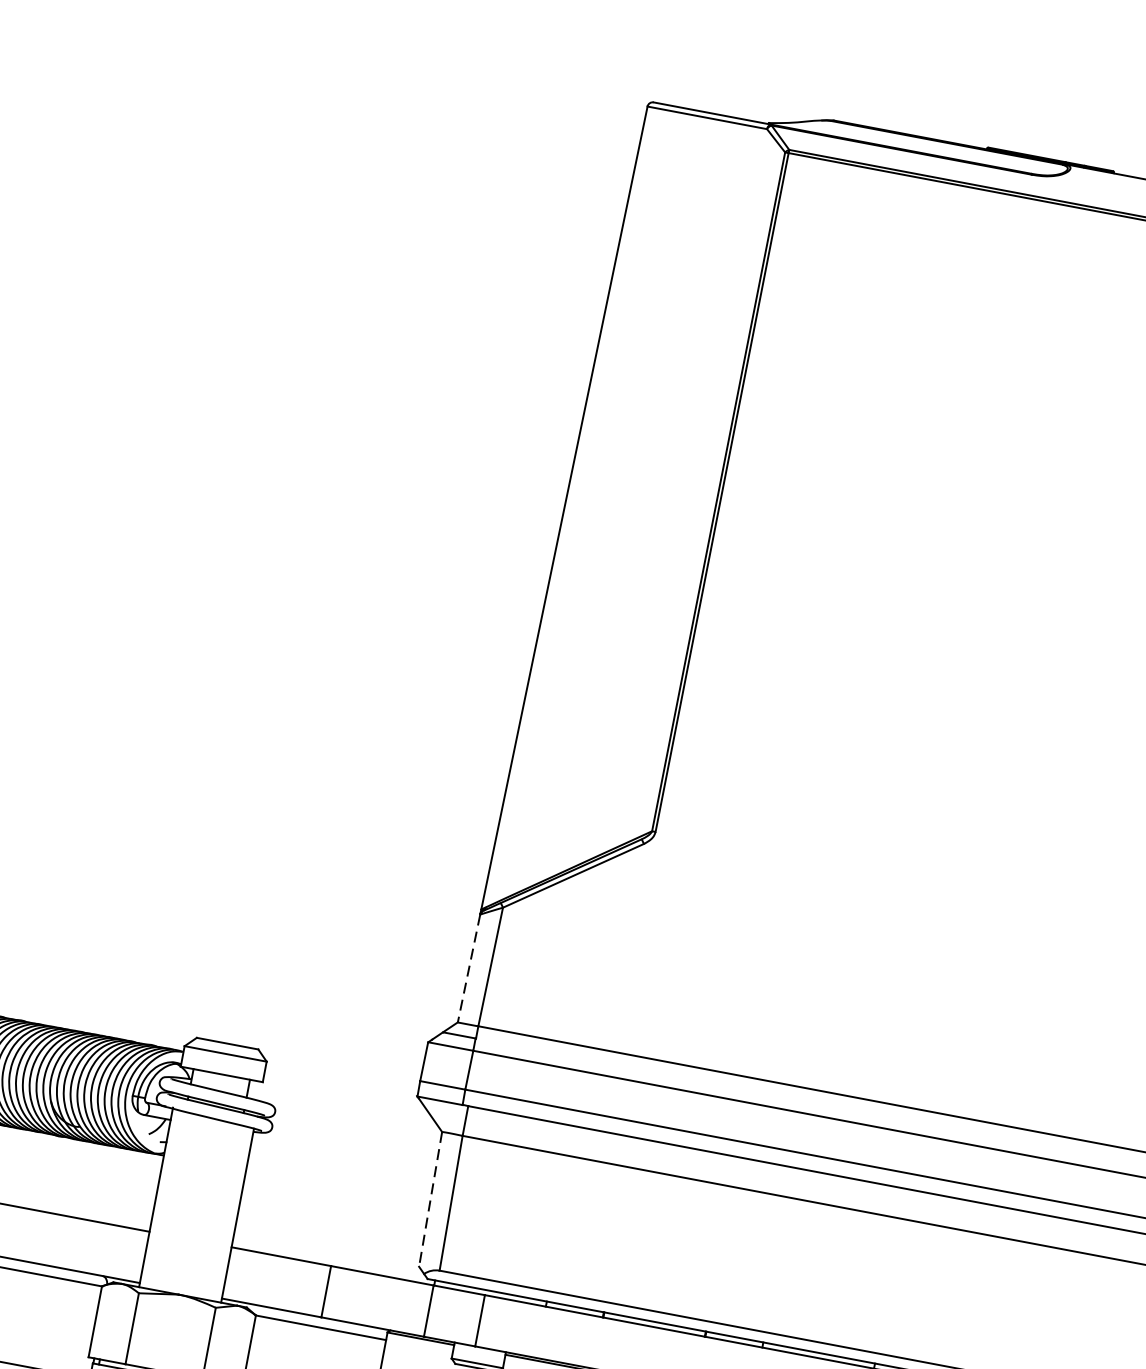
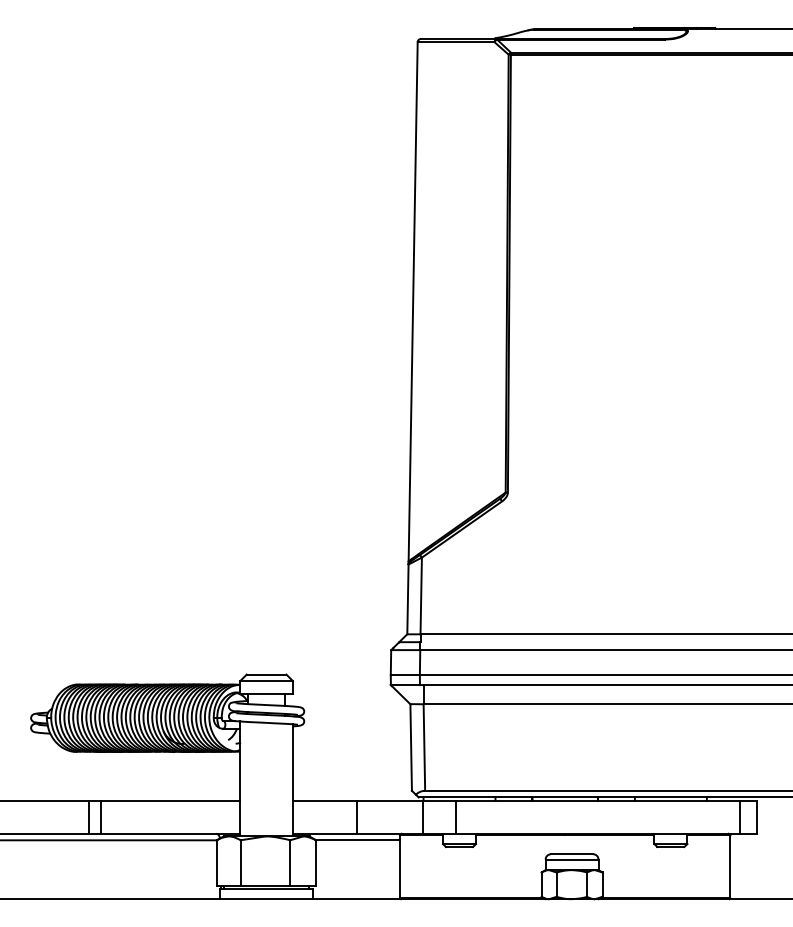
line: (468, 968) -> (407, 599), dashed -> solid
line: (430, 1200) -> (411, 748), dashed -> solid

